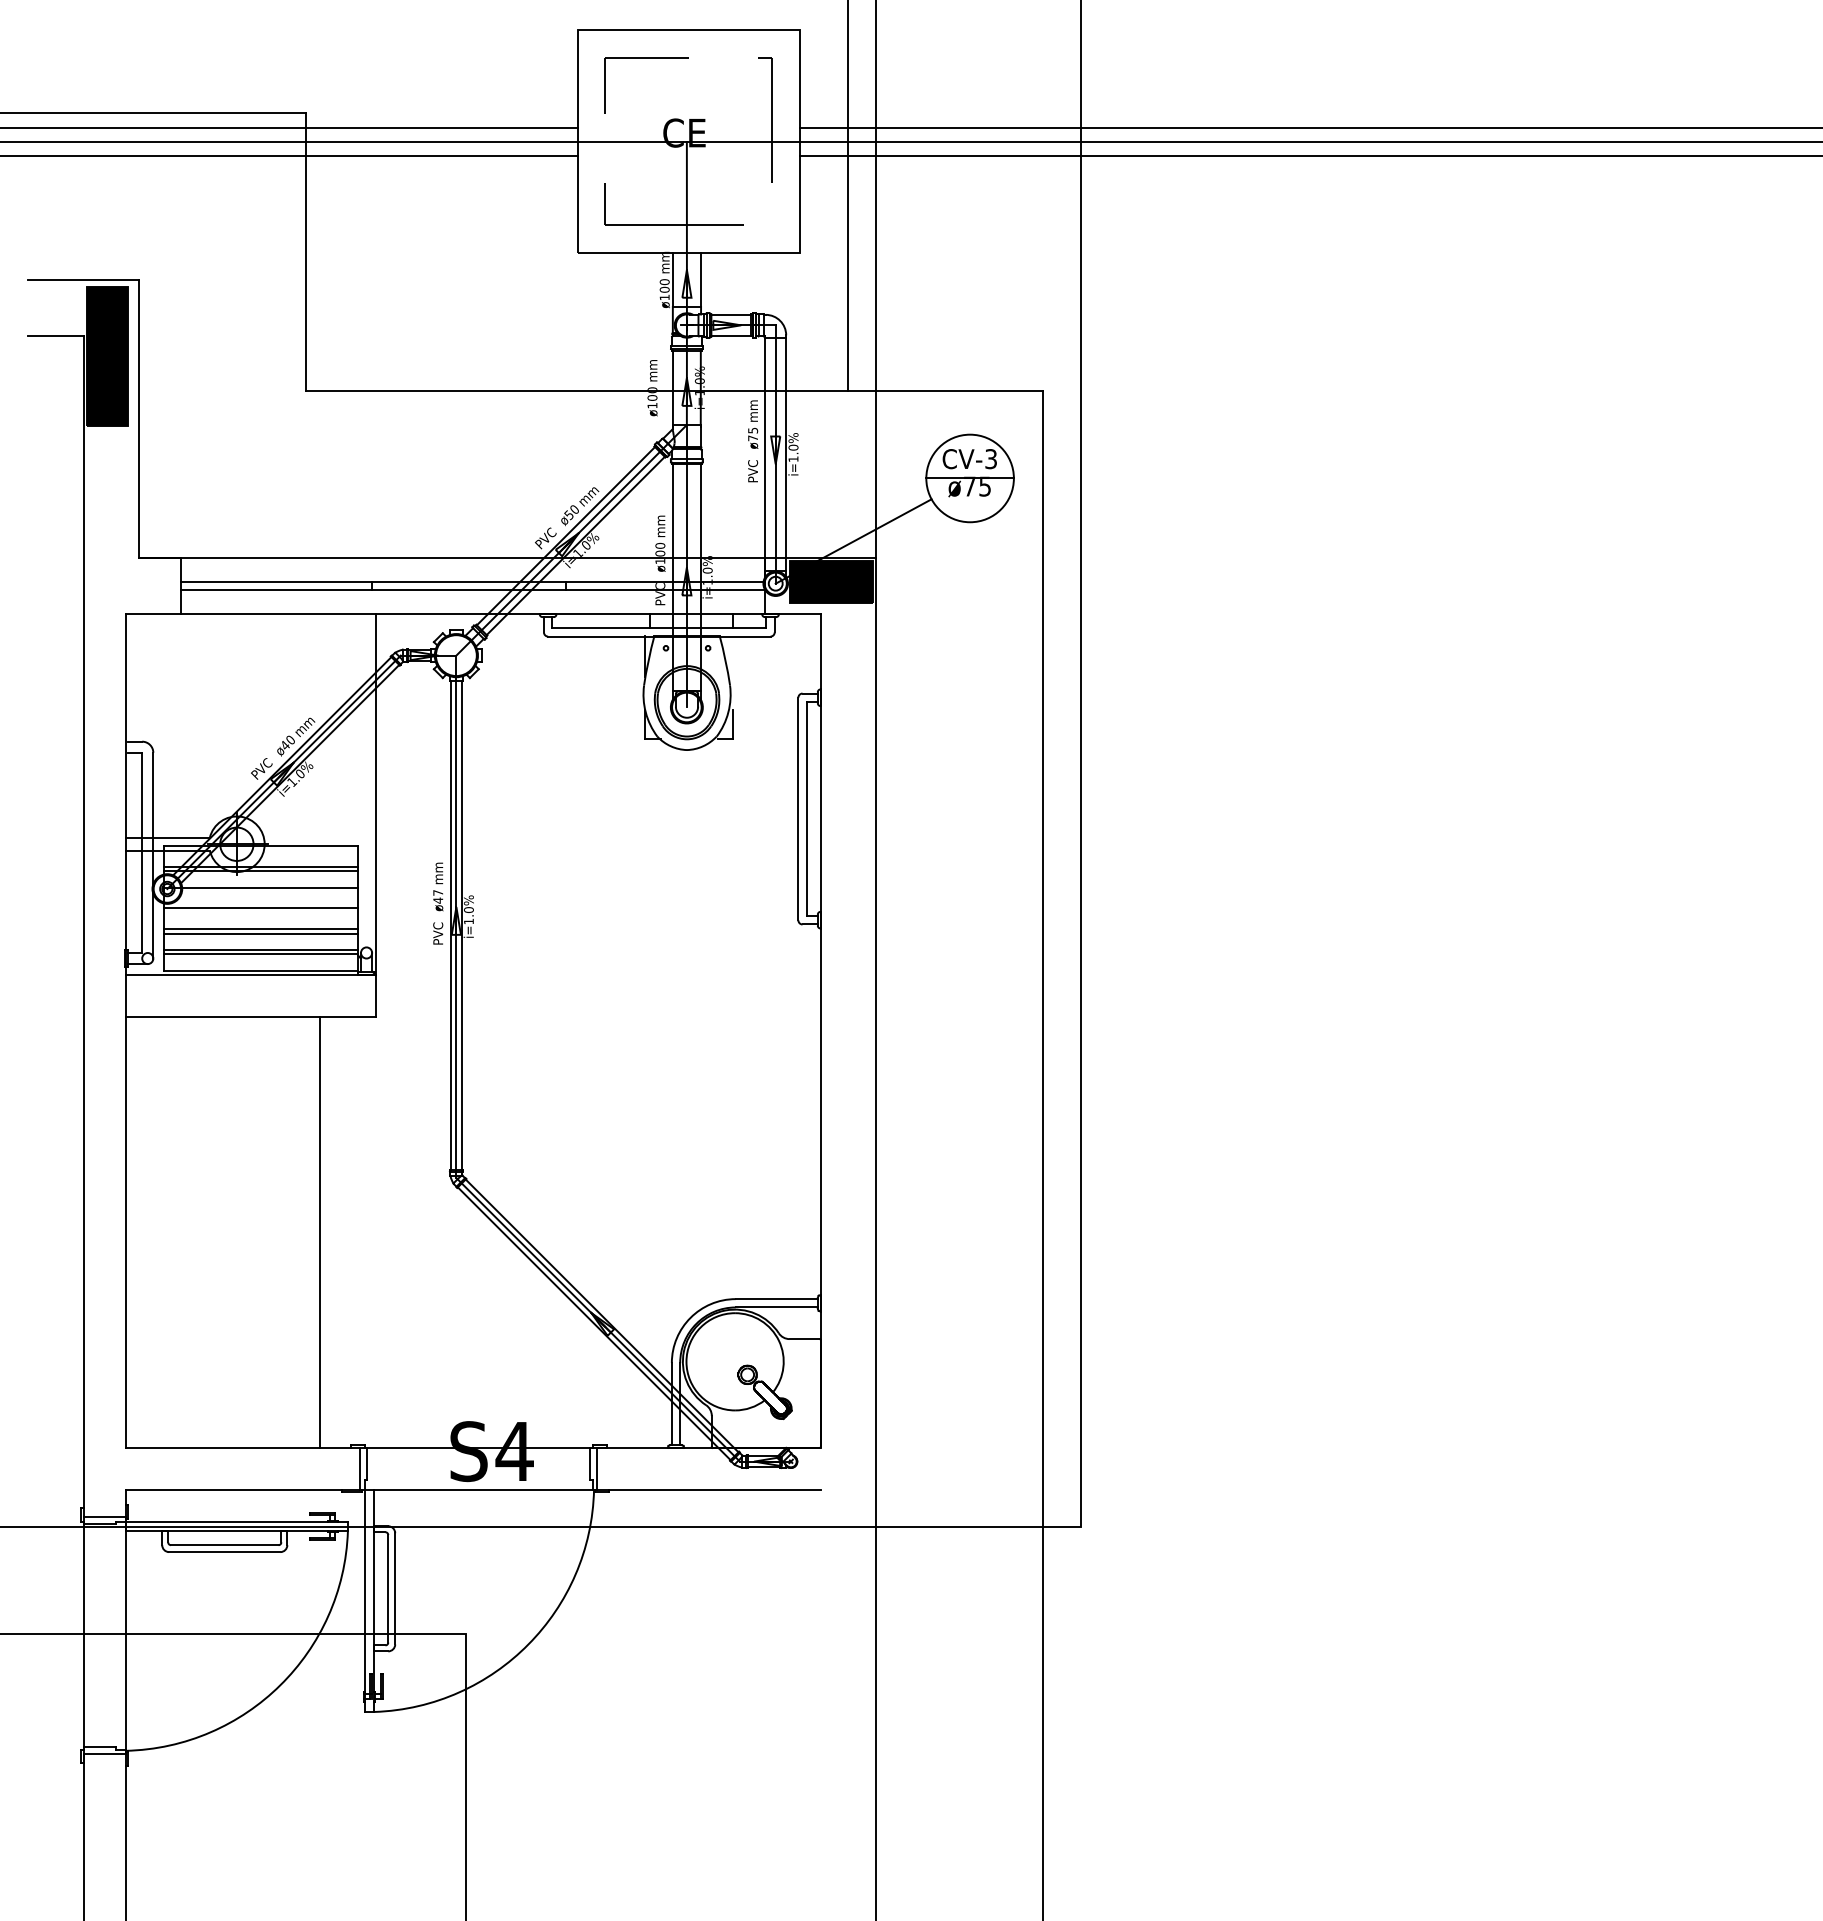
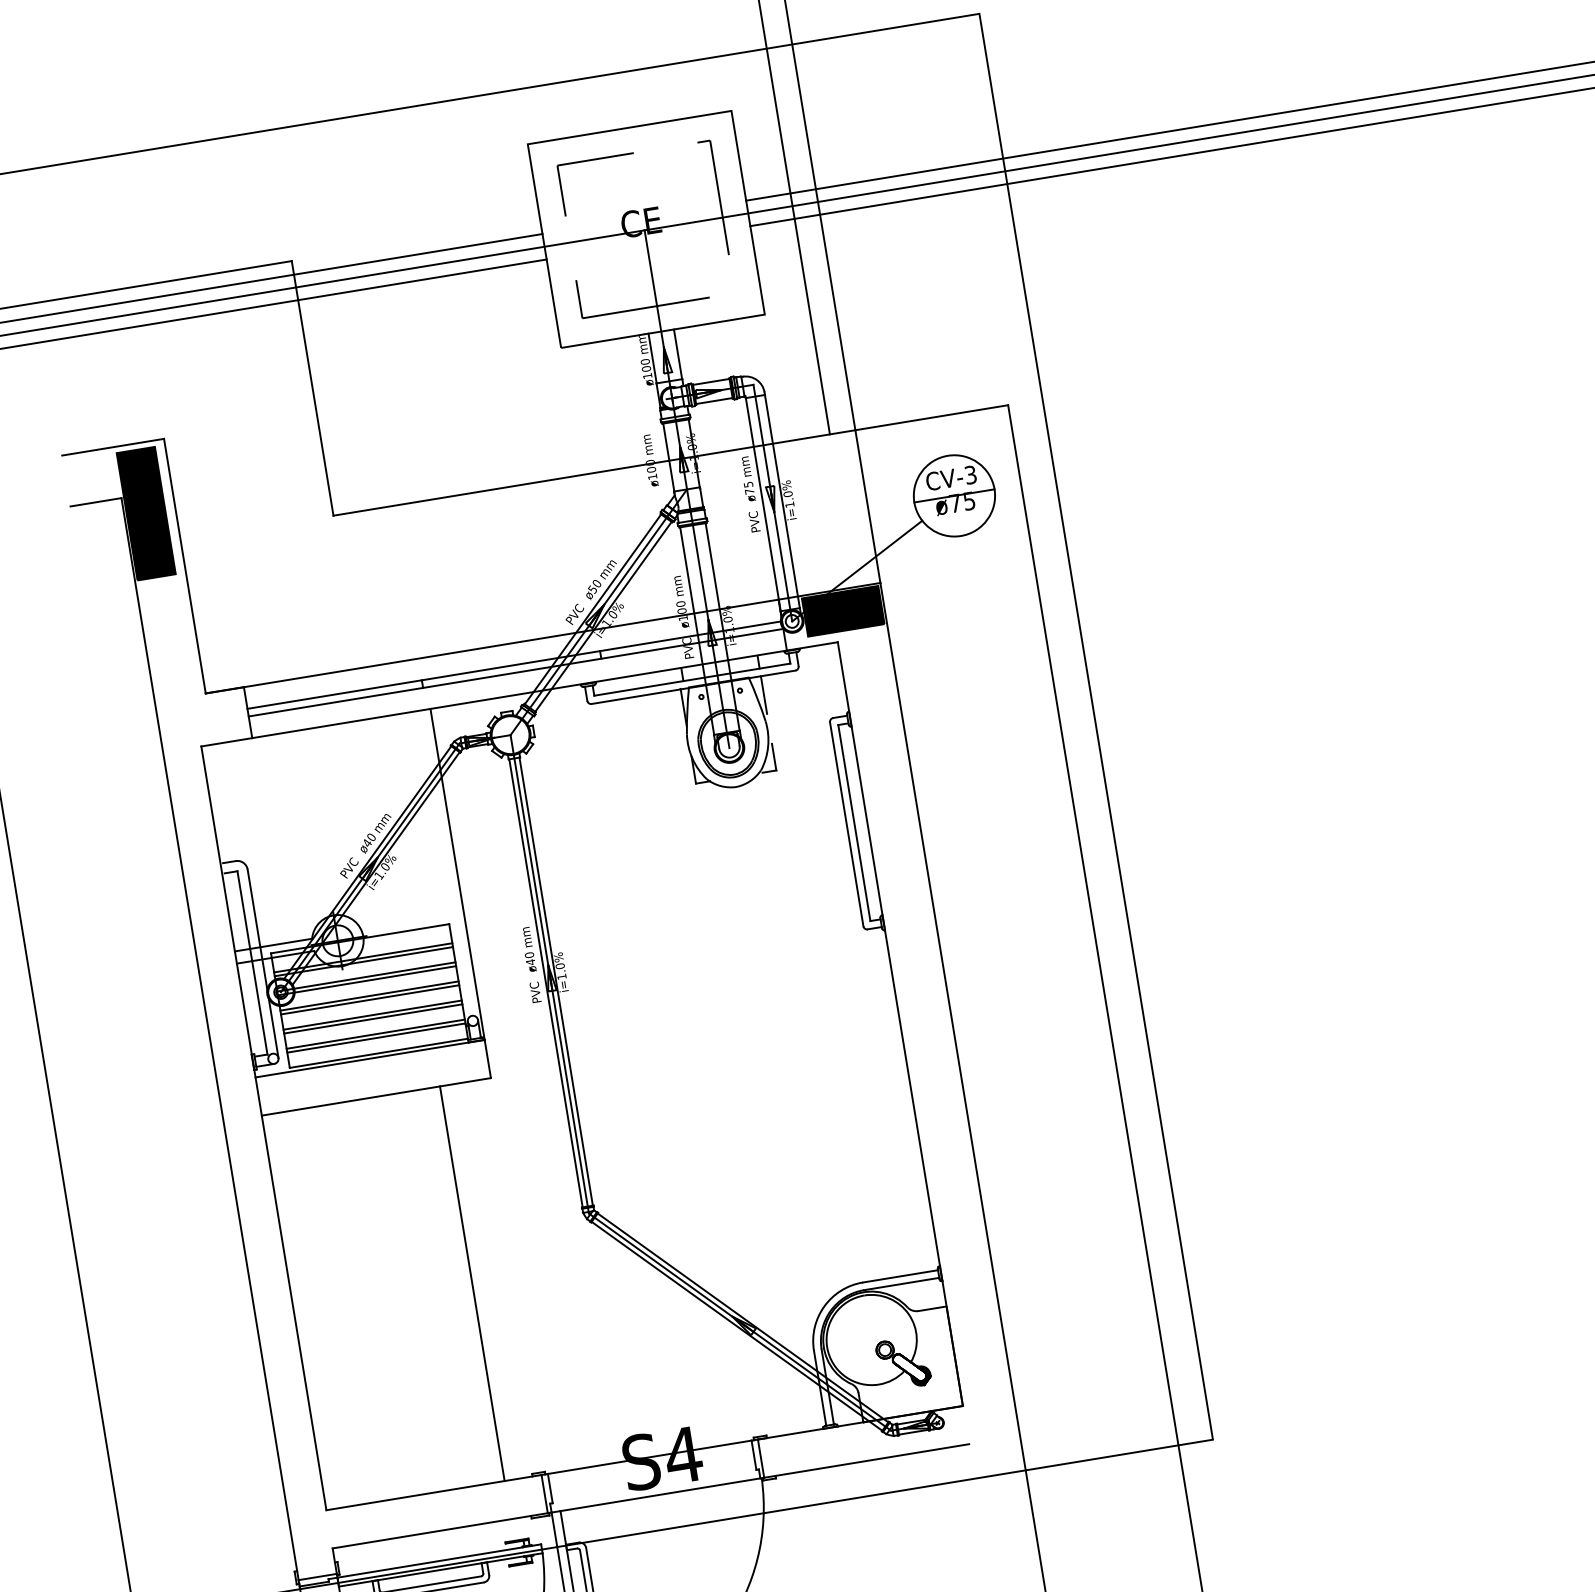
line: (732, 656) -> (763, 694), added
line: (260, 891) -> (366, 980), added
text: (438, 892) -> (529, 954), ø47 -> ø40
line: (260, 912) -> (369, 999), added

